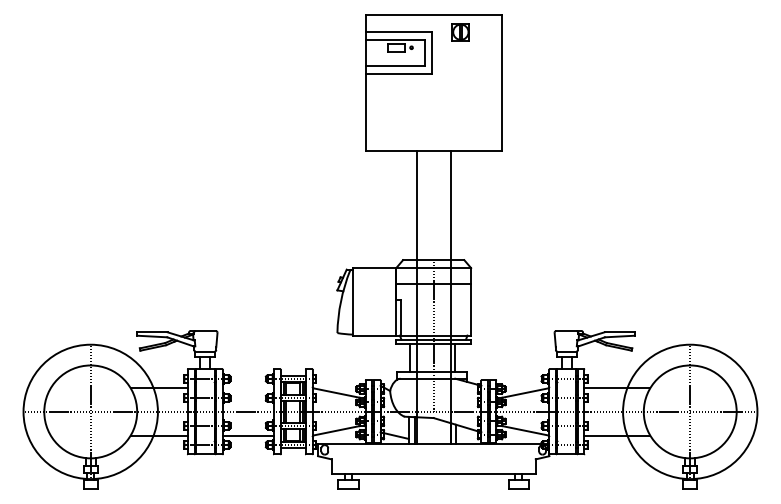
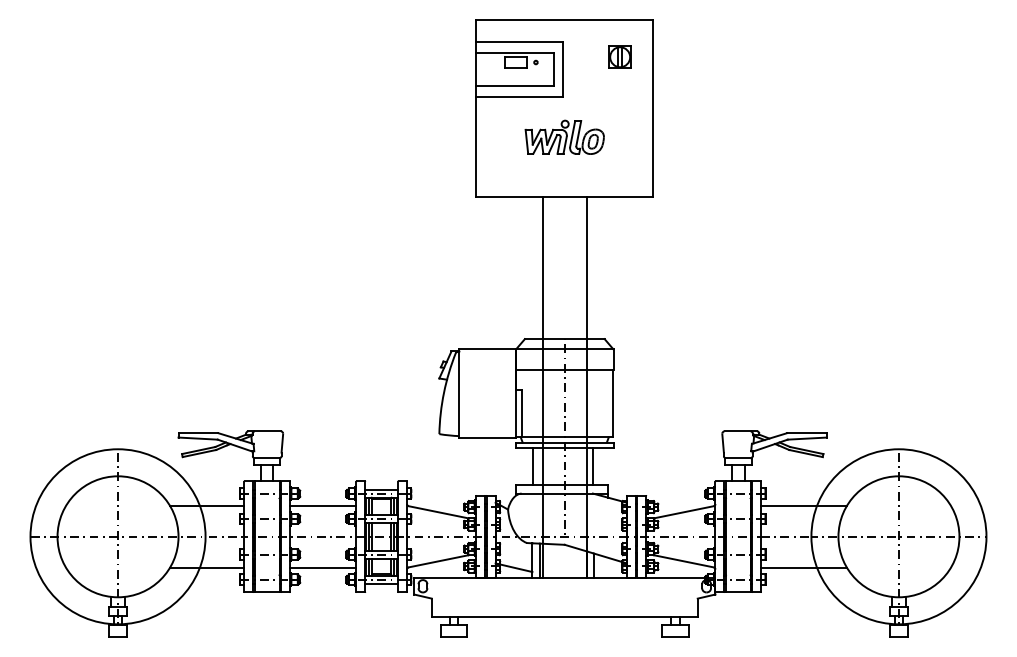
part: (460, 31) -> (619, 56), moved
part: (433, 104) -> (564, 136), added
line: (248, 387) -> (323, 505), added

